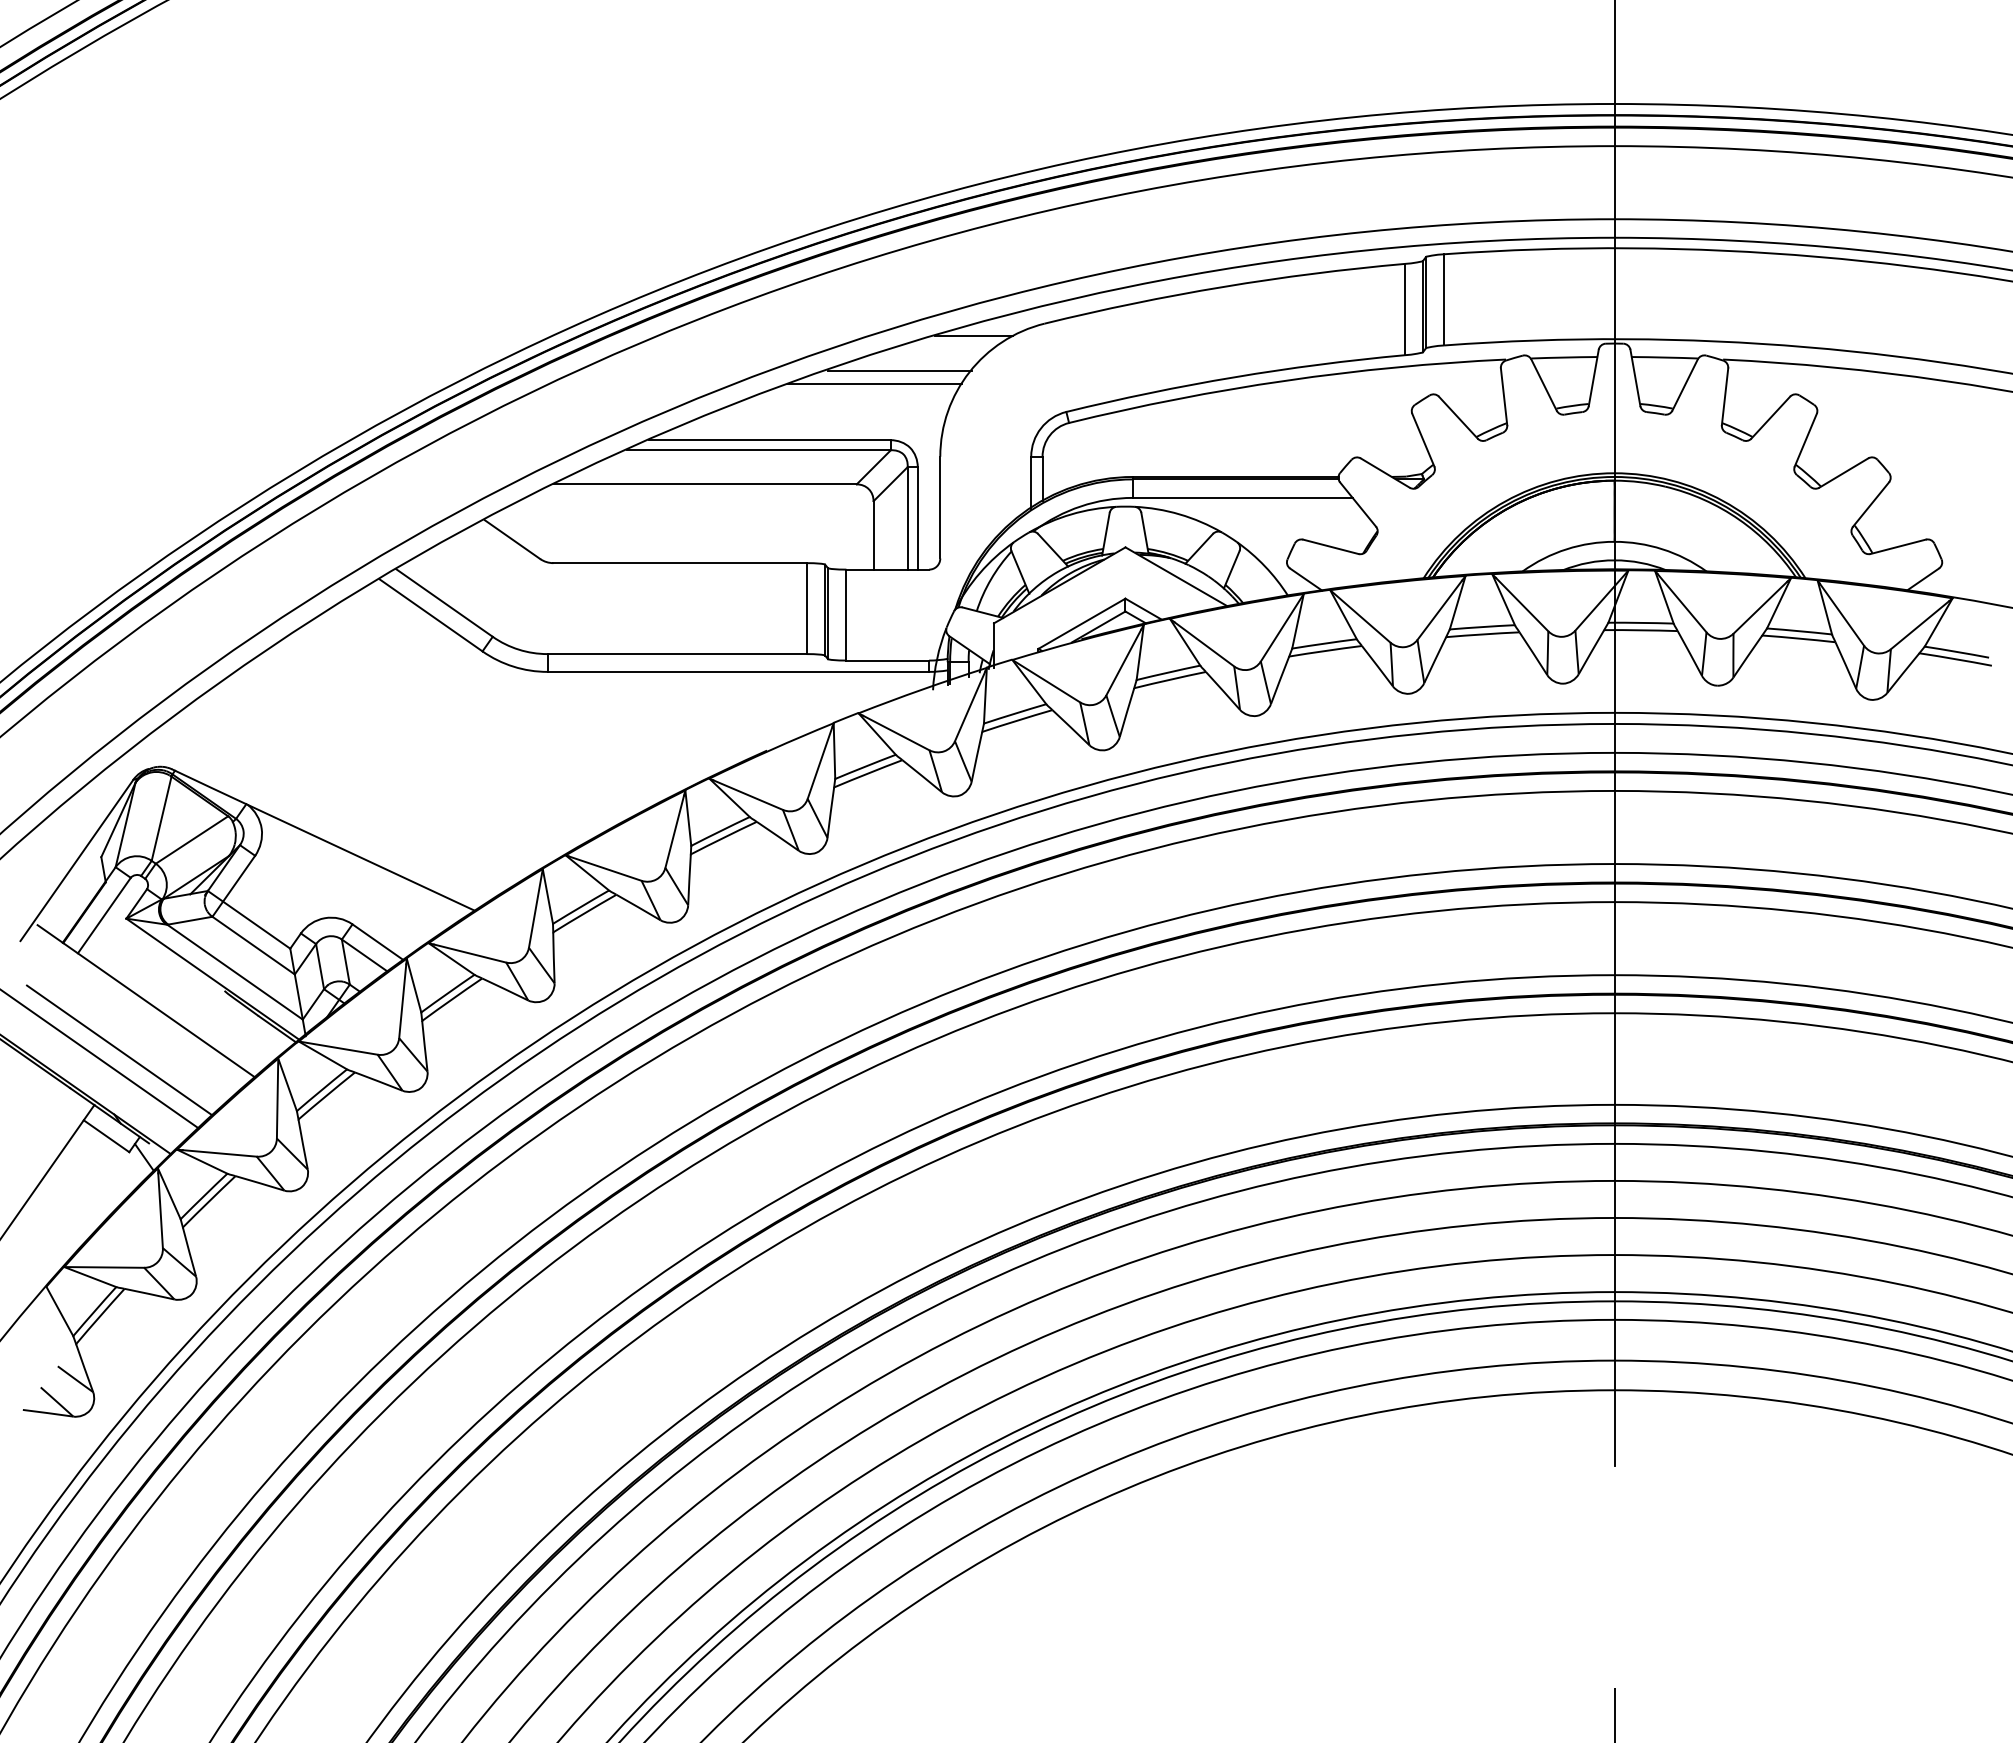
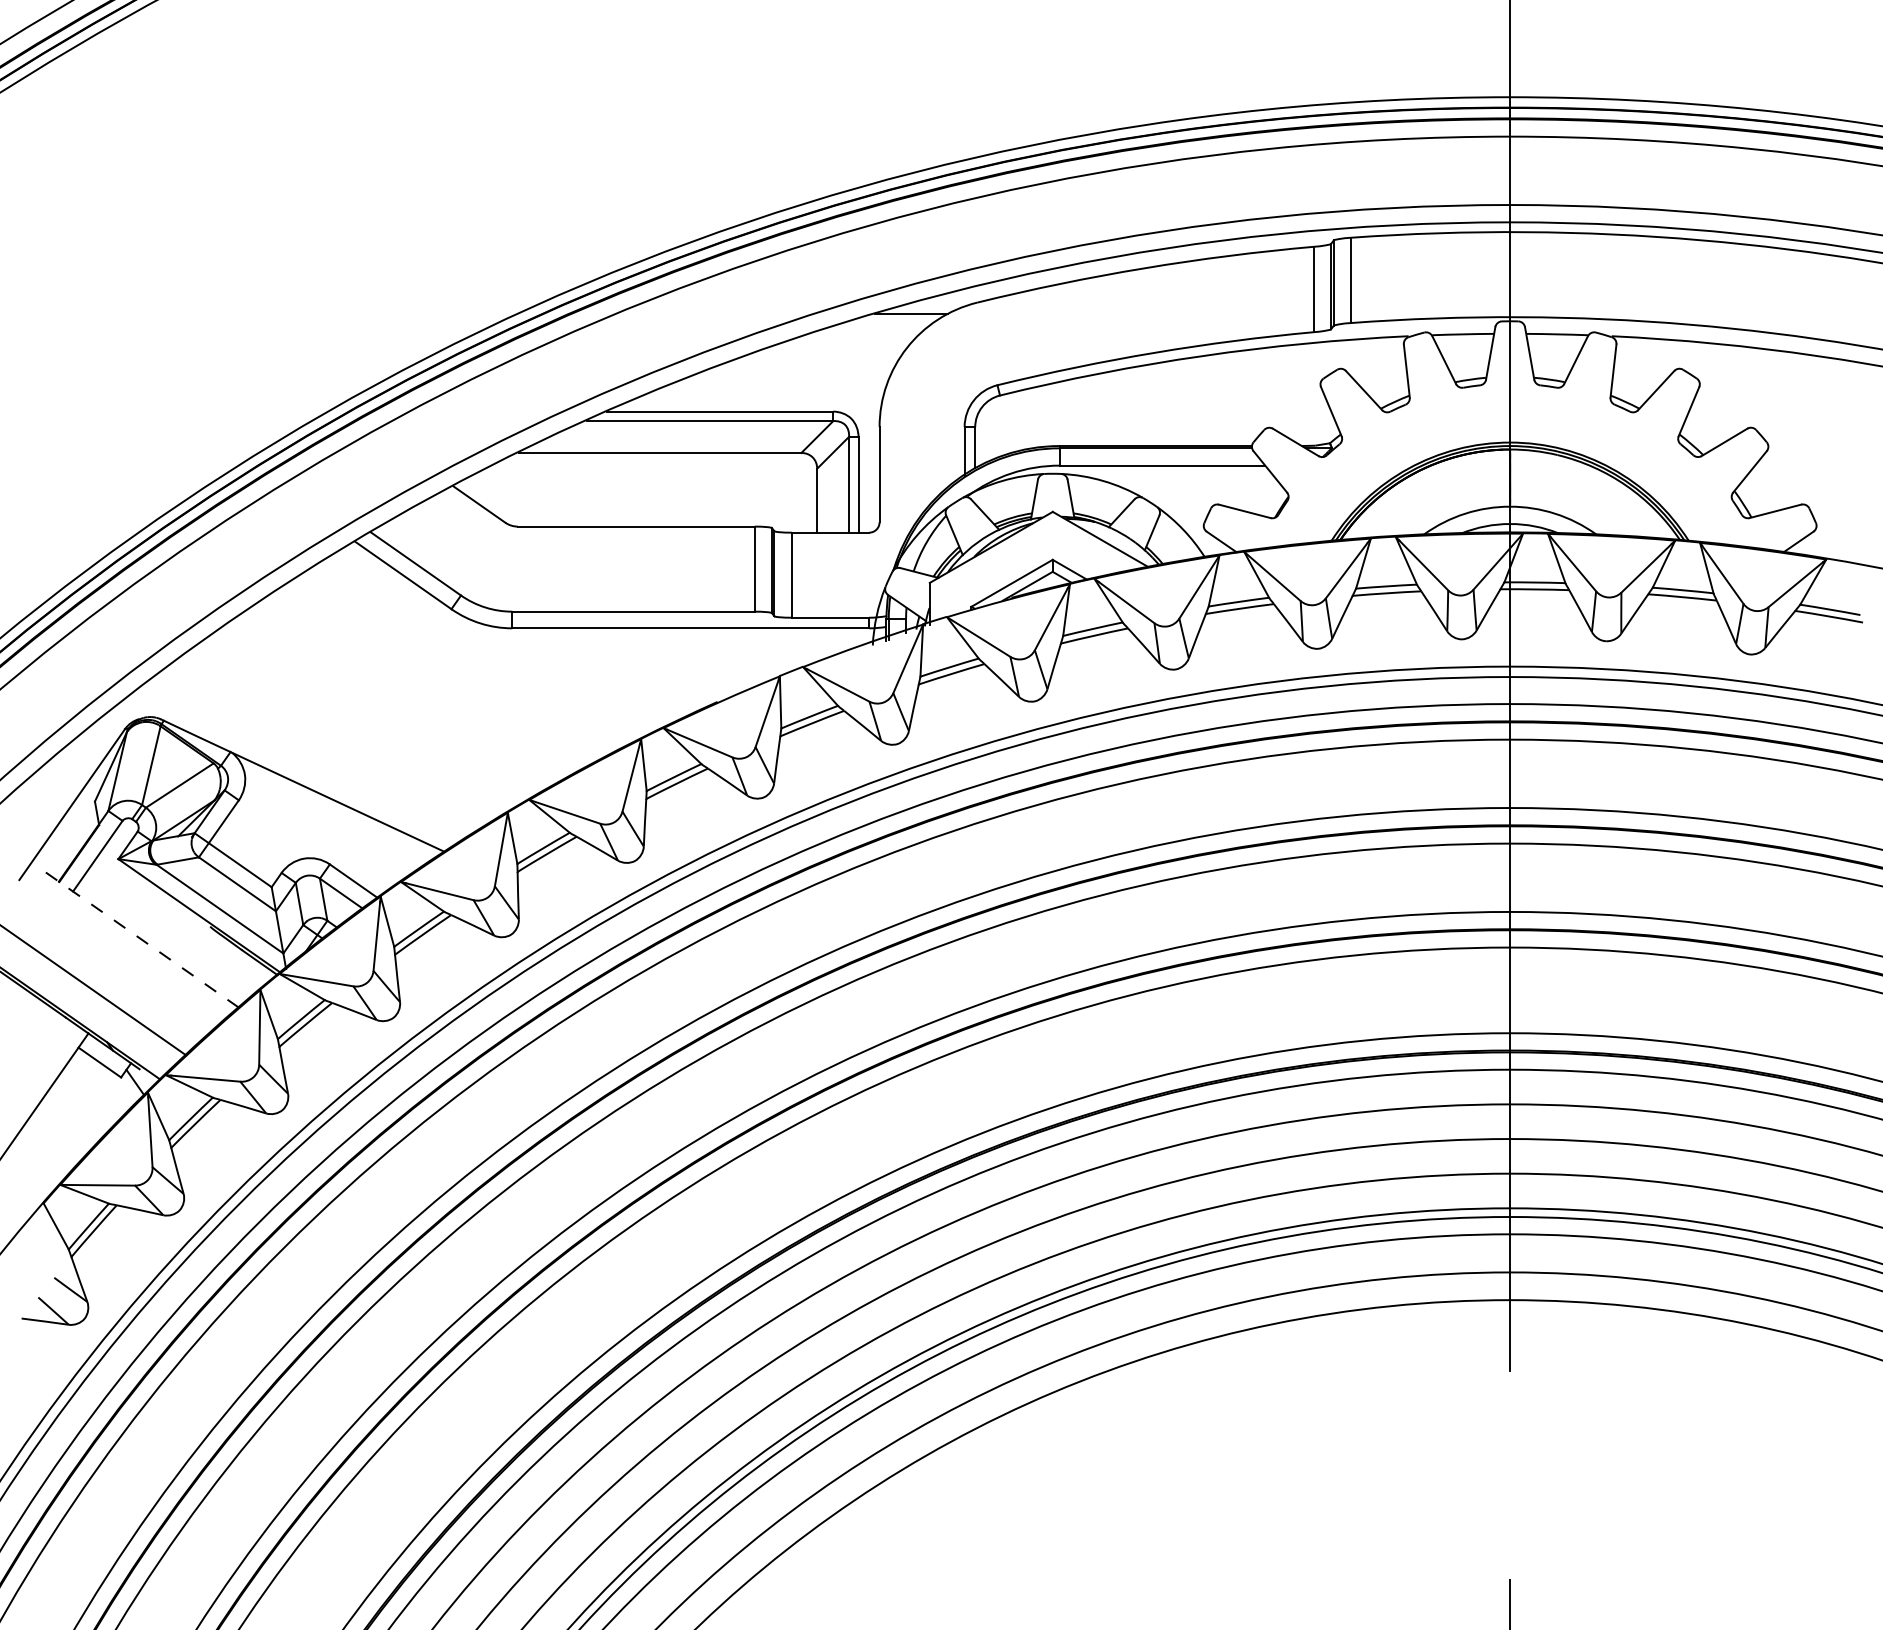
line: (900, 370) -> (842, 346), removed
line: (874, 384) -> (818, 359), removed
line: (146, 1001) -> (137, 936), solid -> dashed
line: (119, 1050) -> (111, 982), removed

